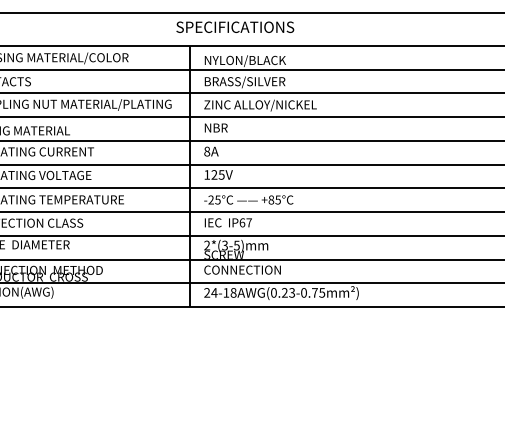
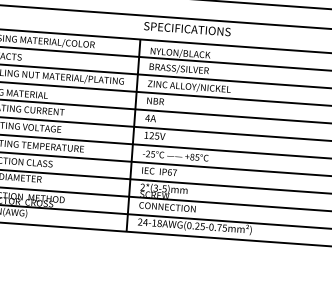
text: (235, 26) -> (187, 28), moved
text: (206, 151) -> (147, 118), 8A -> 4A
text: (292, 292) -> (203, 226), 24-18AWG(0.23-0.75mm²) -> 24-18AWG(0.25-0.75mm²)

